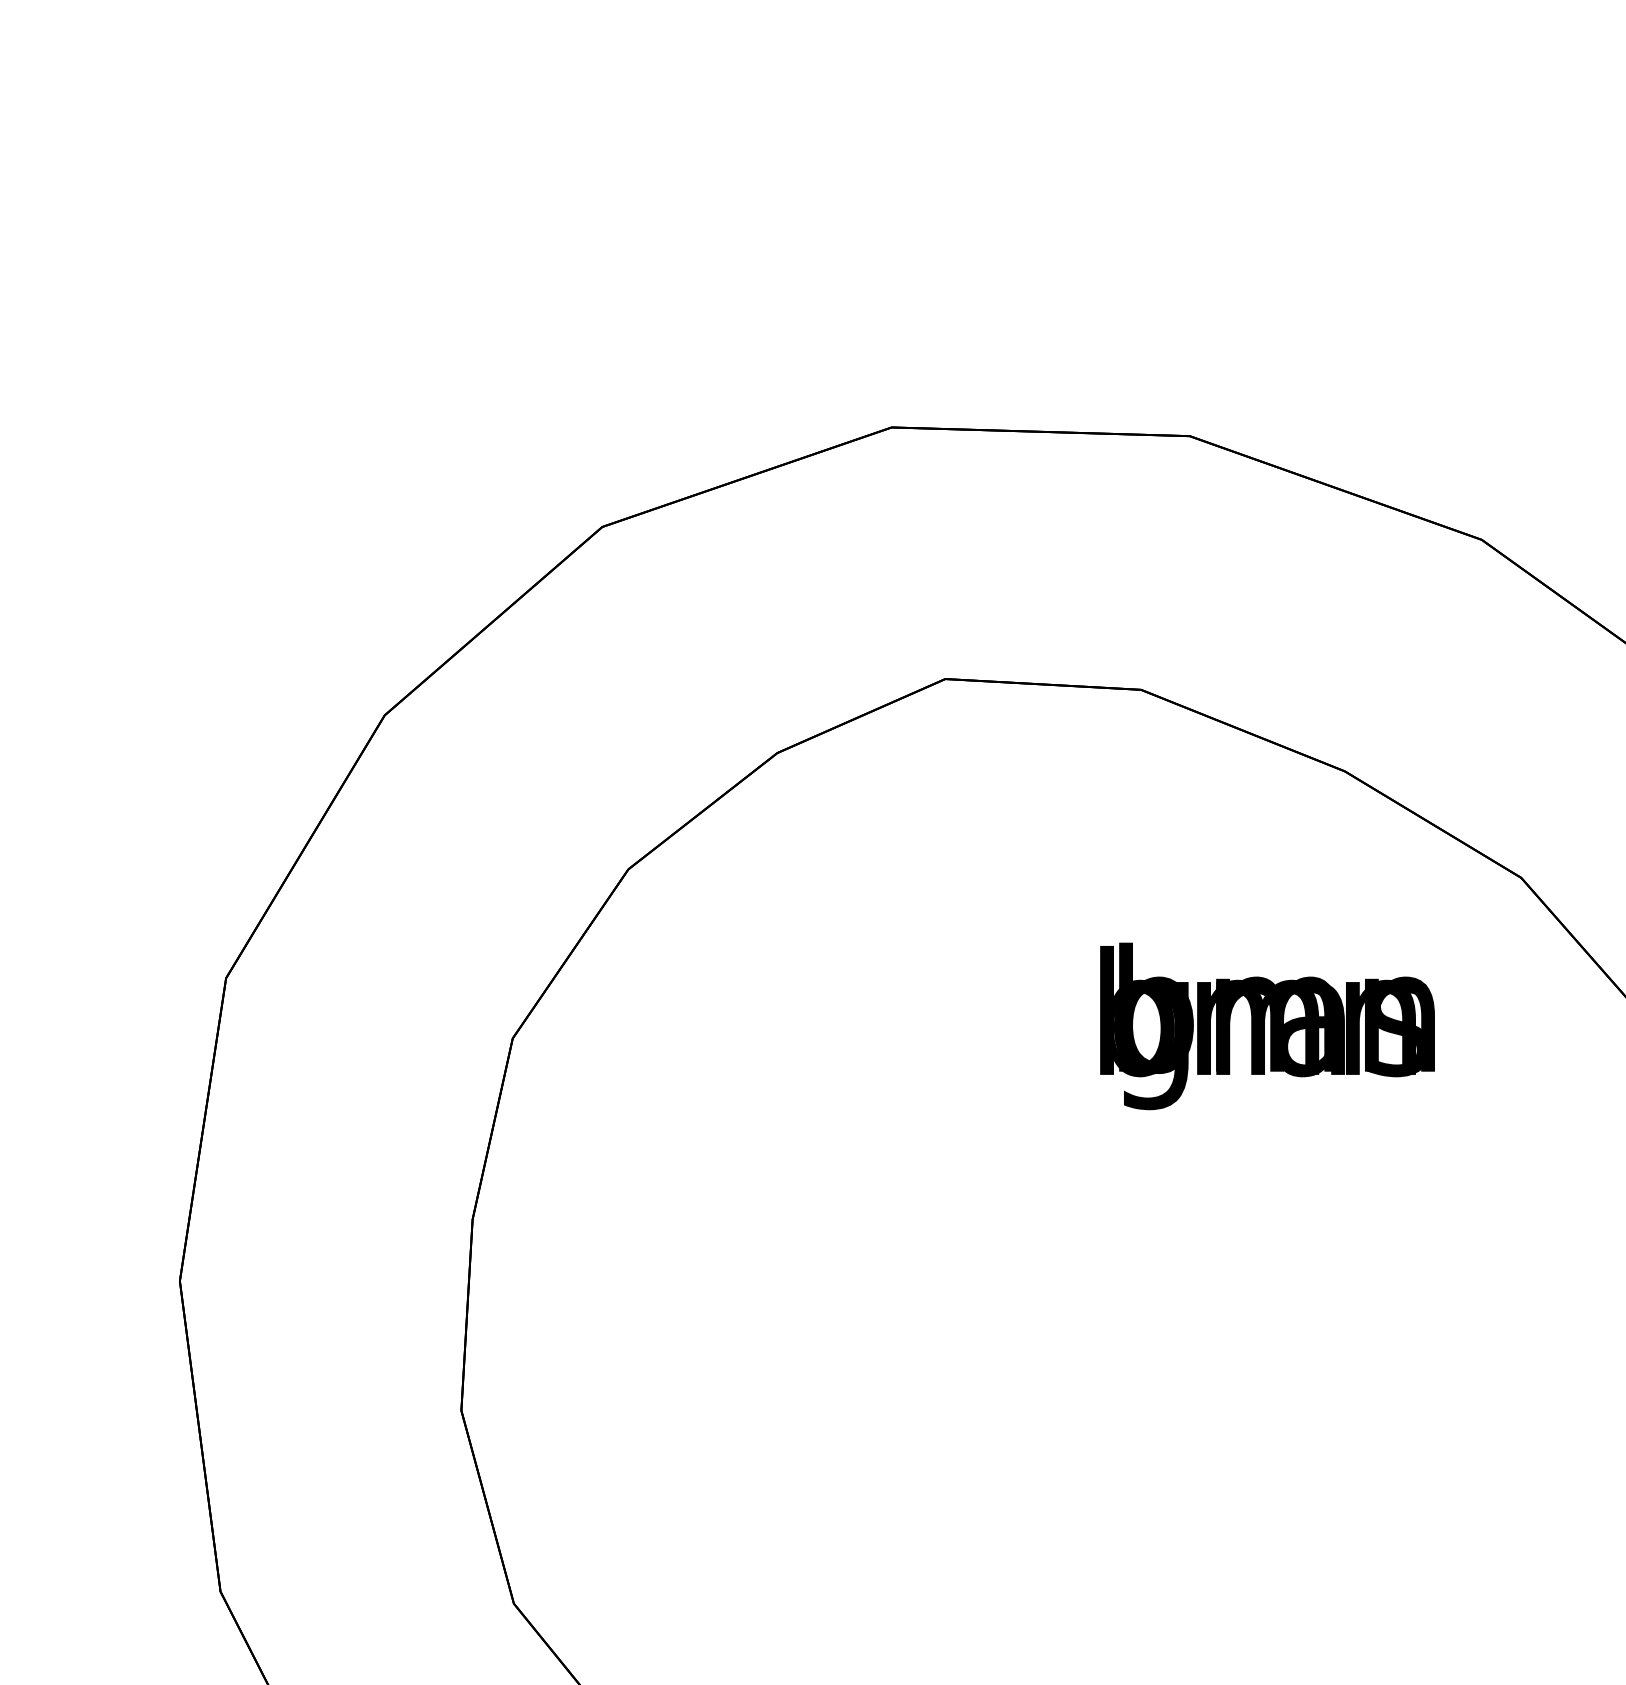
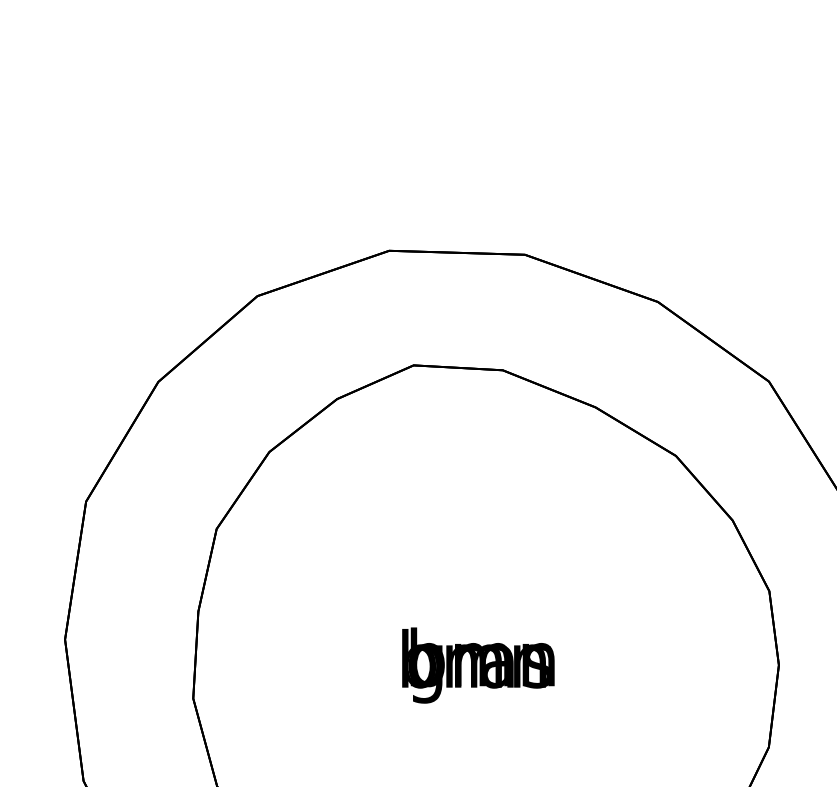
text: (1267, 1026) -> (478, 665), moved

